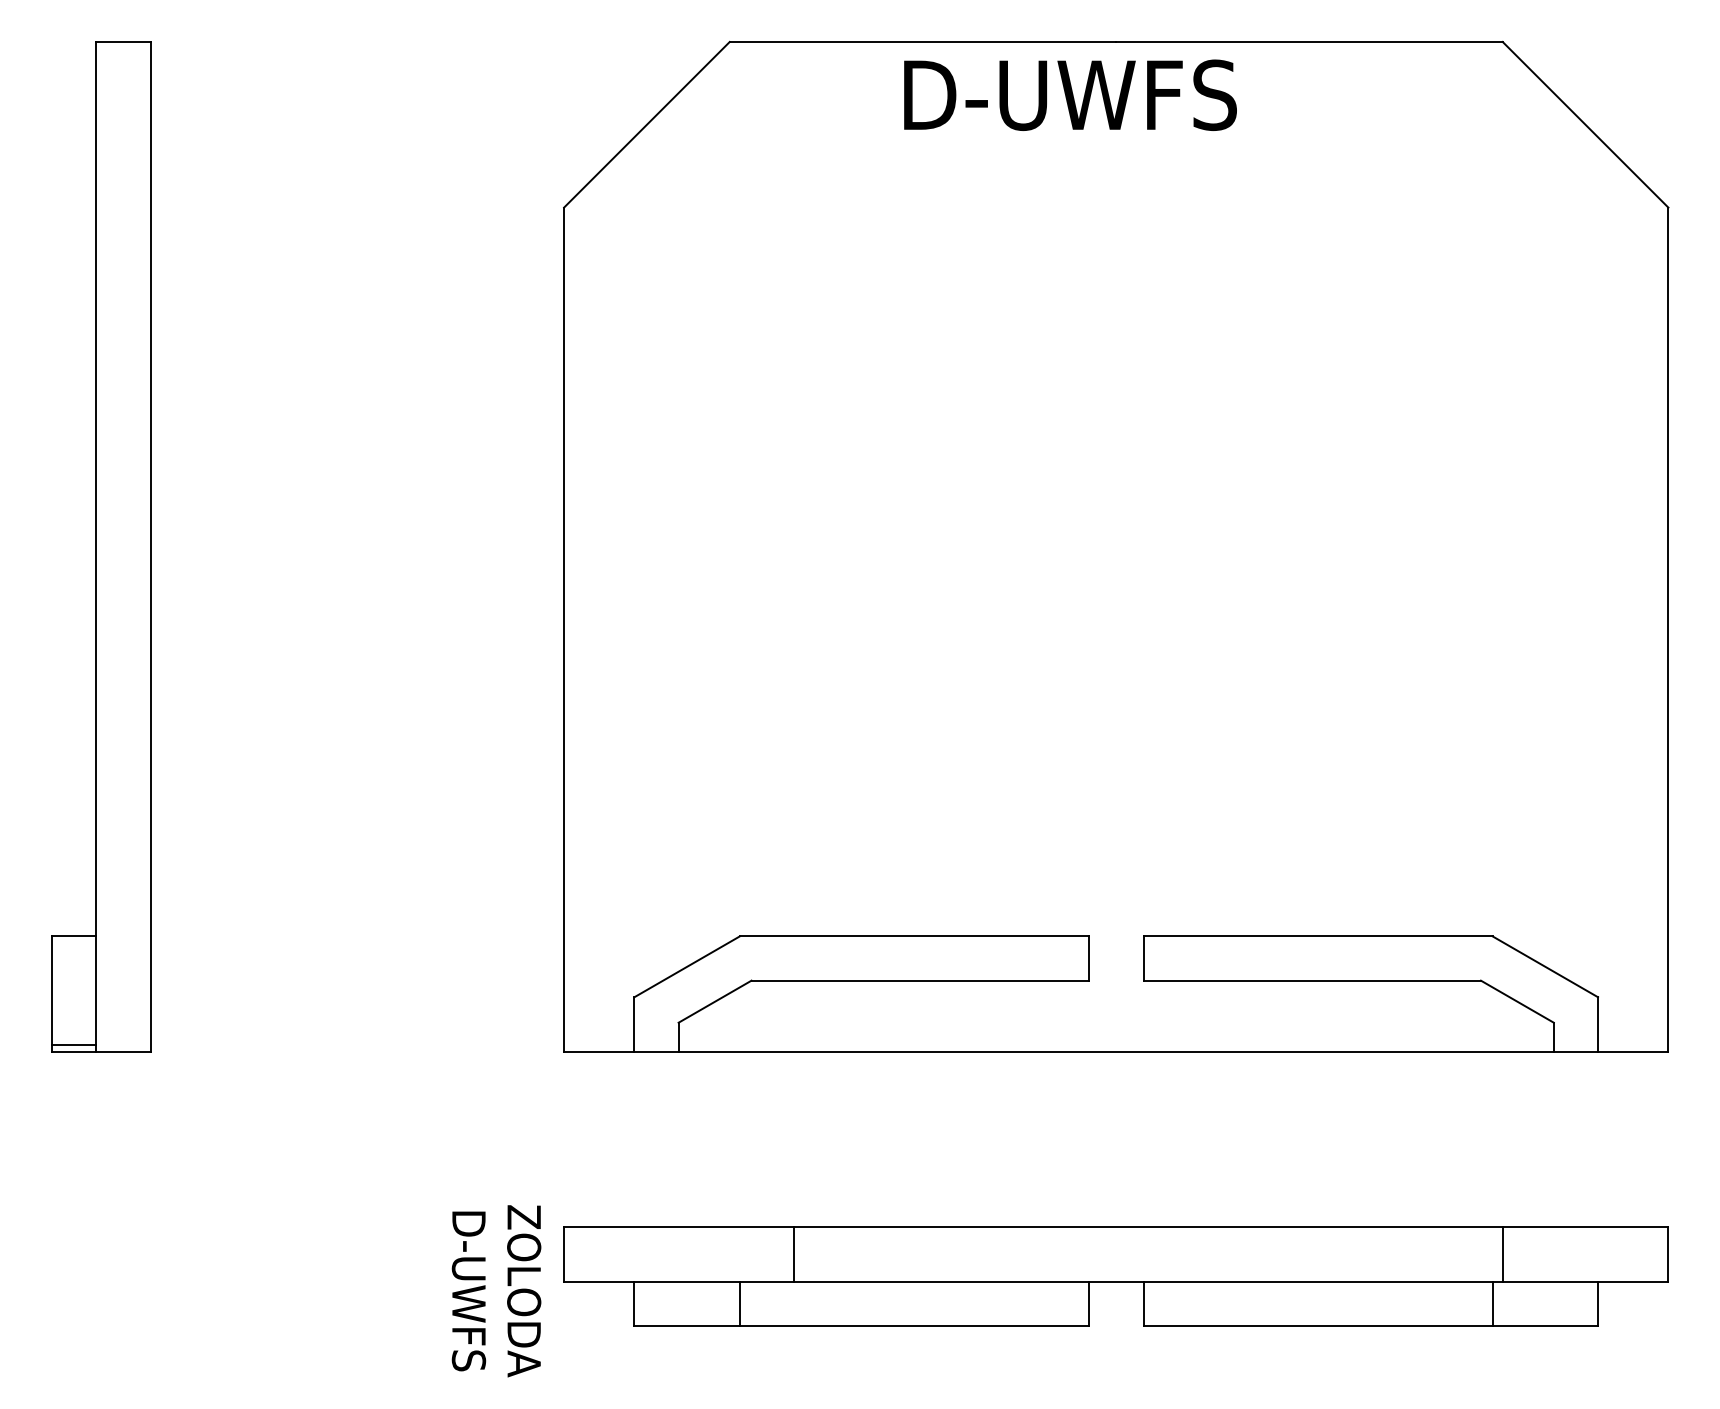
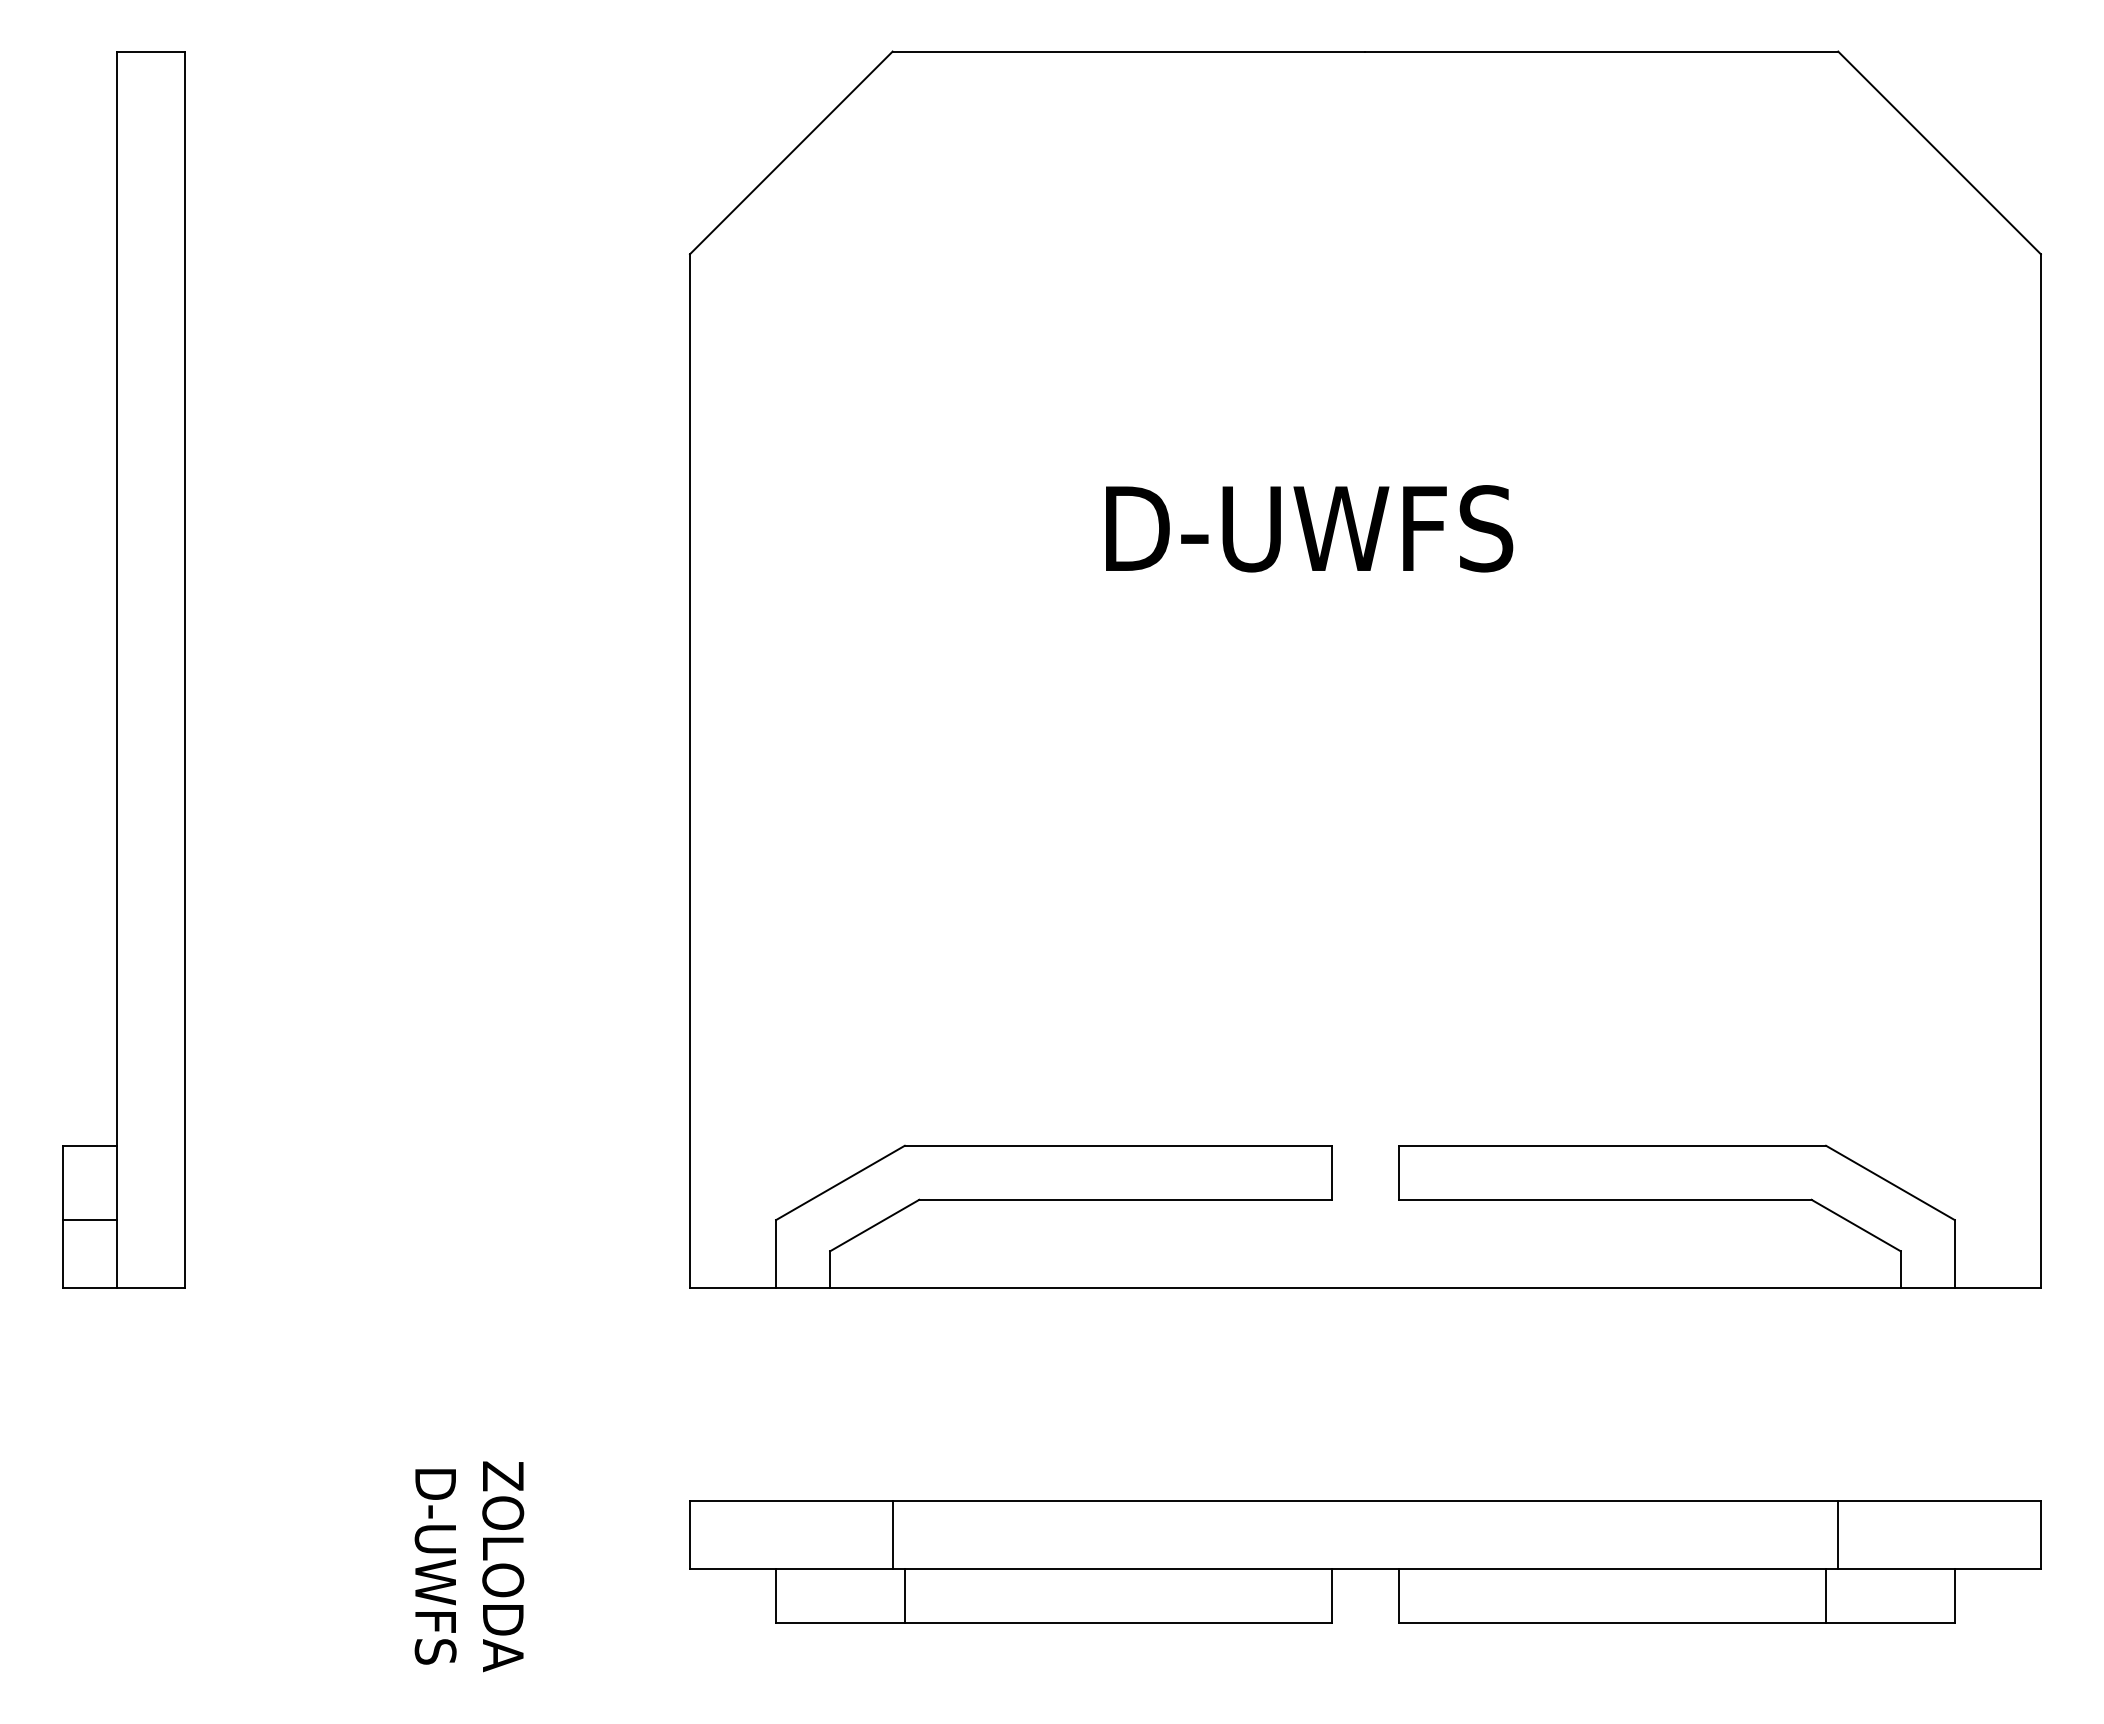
text: (1070, 95) -> (1309, 528), moved
line: (73, 1045) -> (90, 1220), moved
line: (793, 1254) -> (892, 1534), moved
text: (496, 1291) -> (469, 1566), moved

